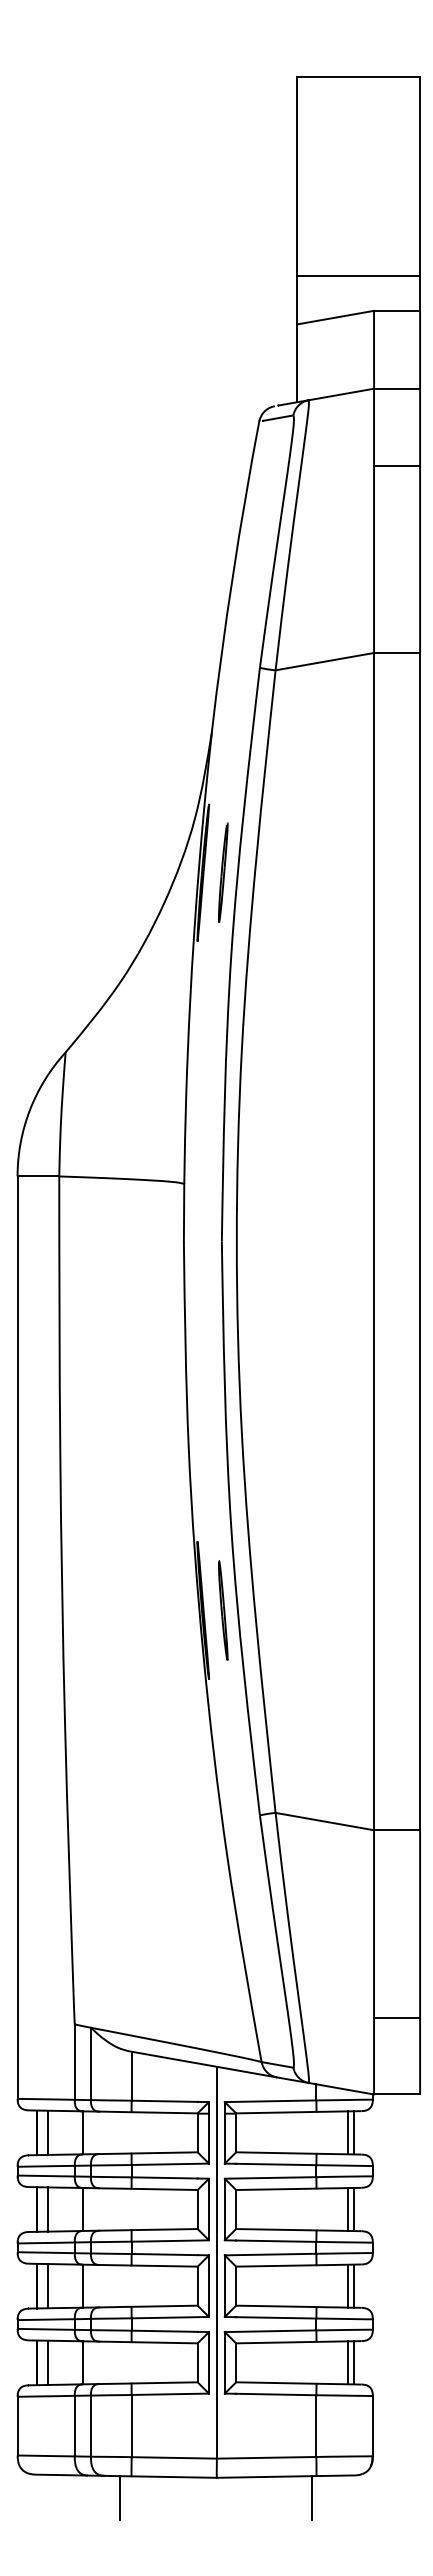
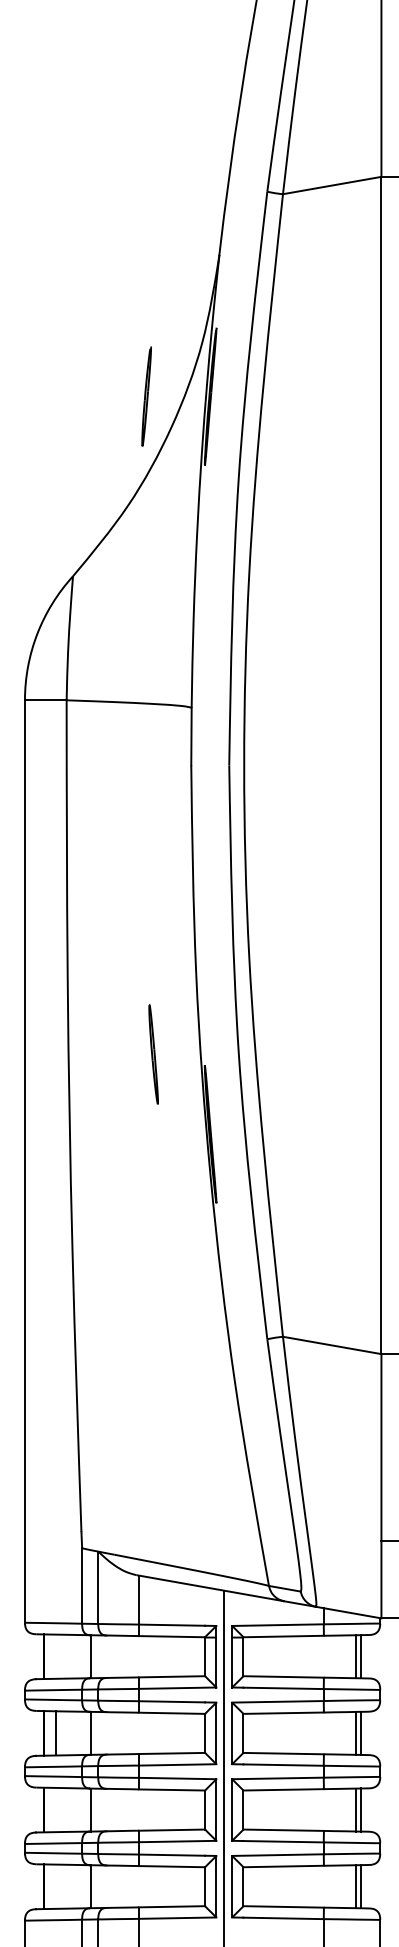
part: (223, 872) -> (146, 396), moved
part: (223, 1610) -> (153, 1054), moved
line: (48, 2132) -> (55, 1656), removed
line: (48, 2286) -> (55, 1810), removed
line: (48, 2362) -> (55, 1886), removed

